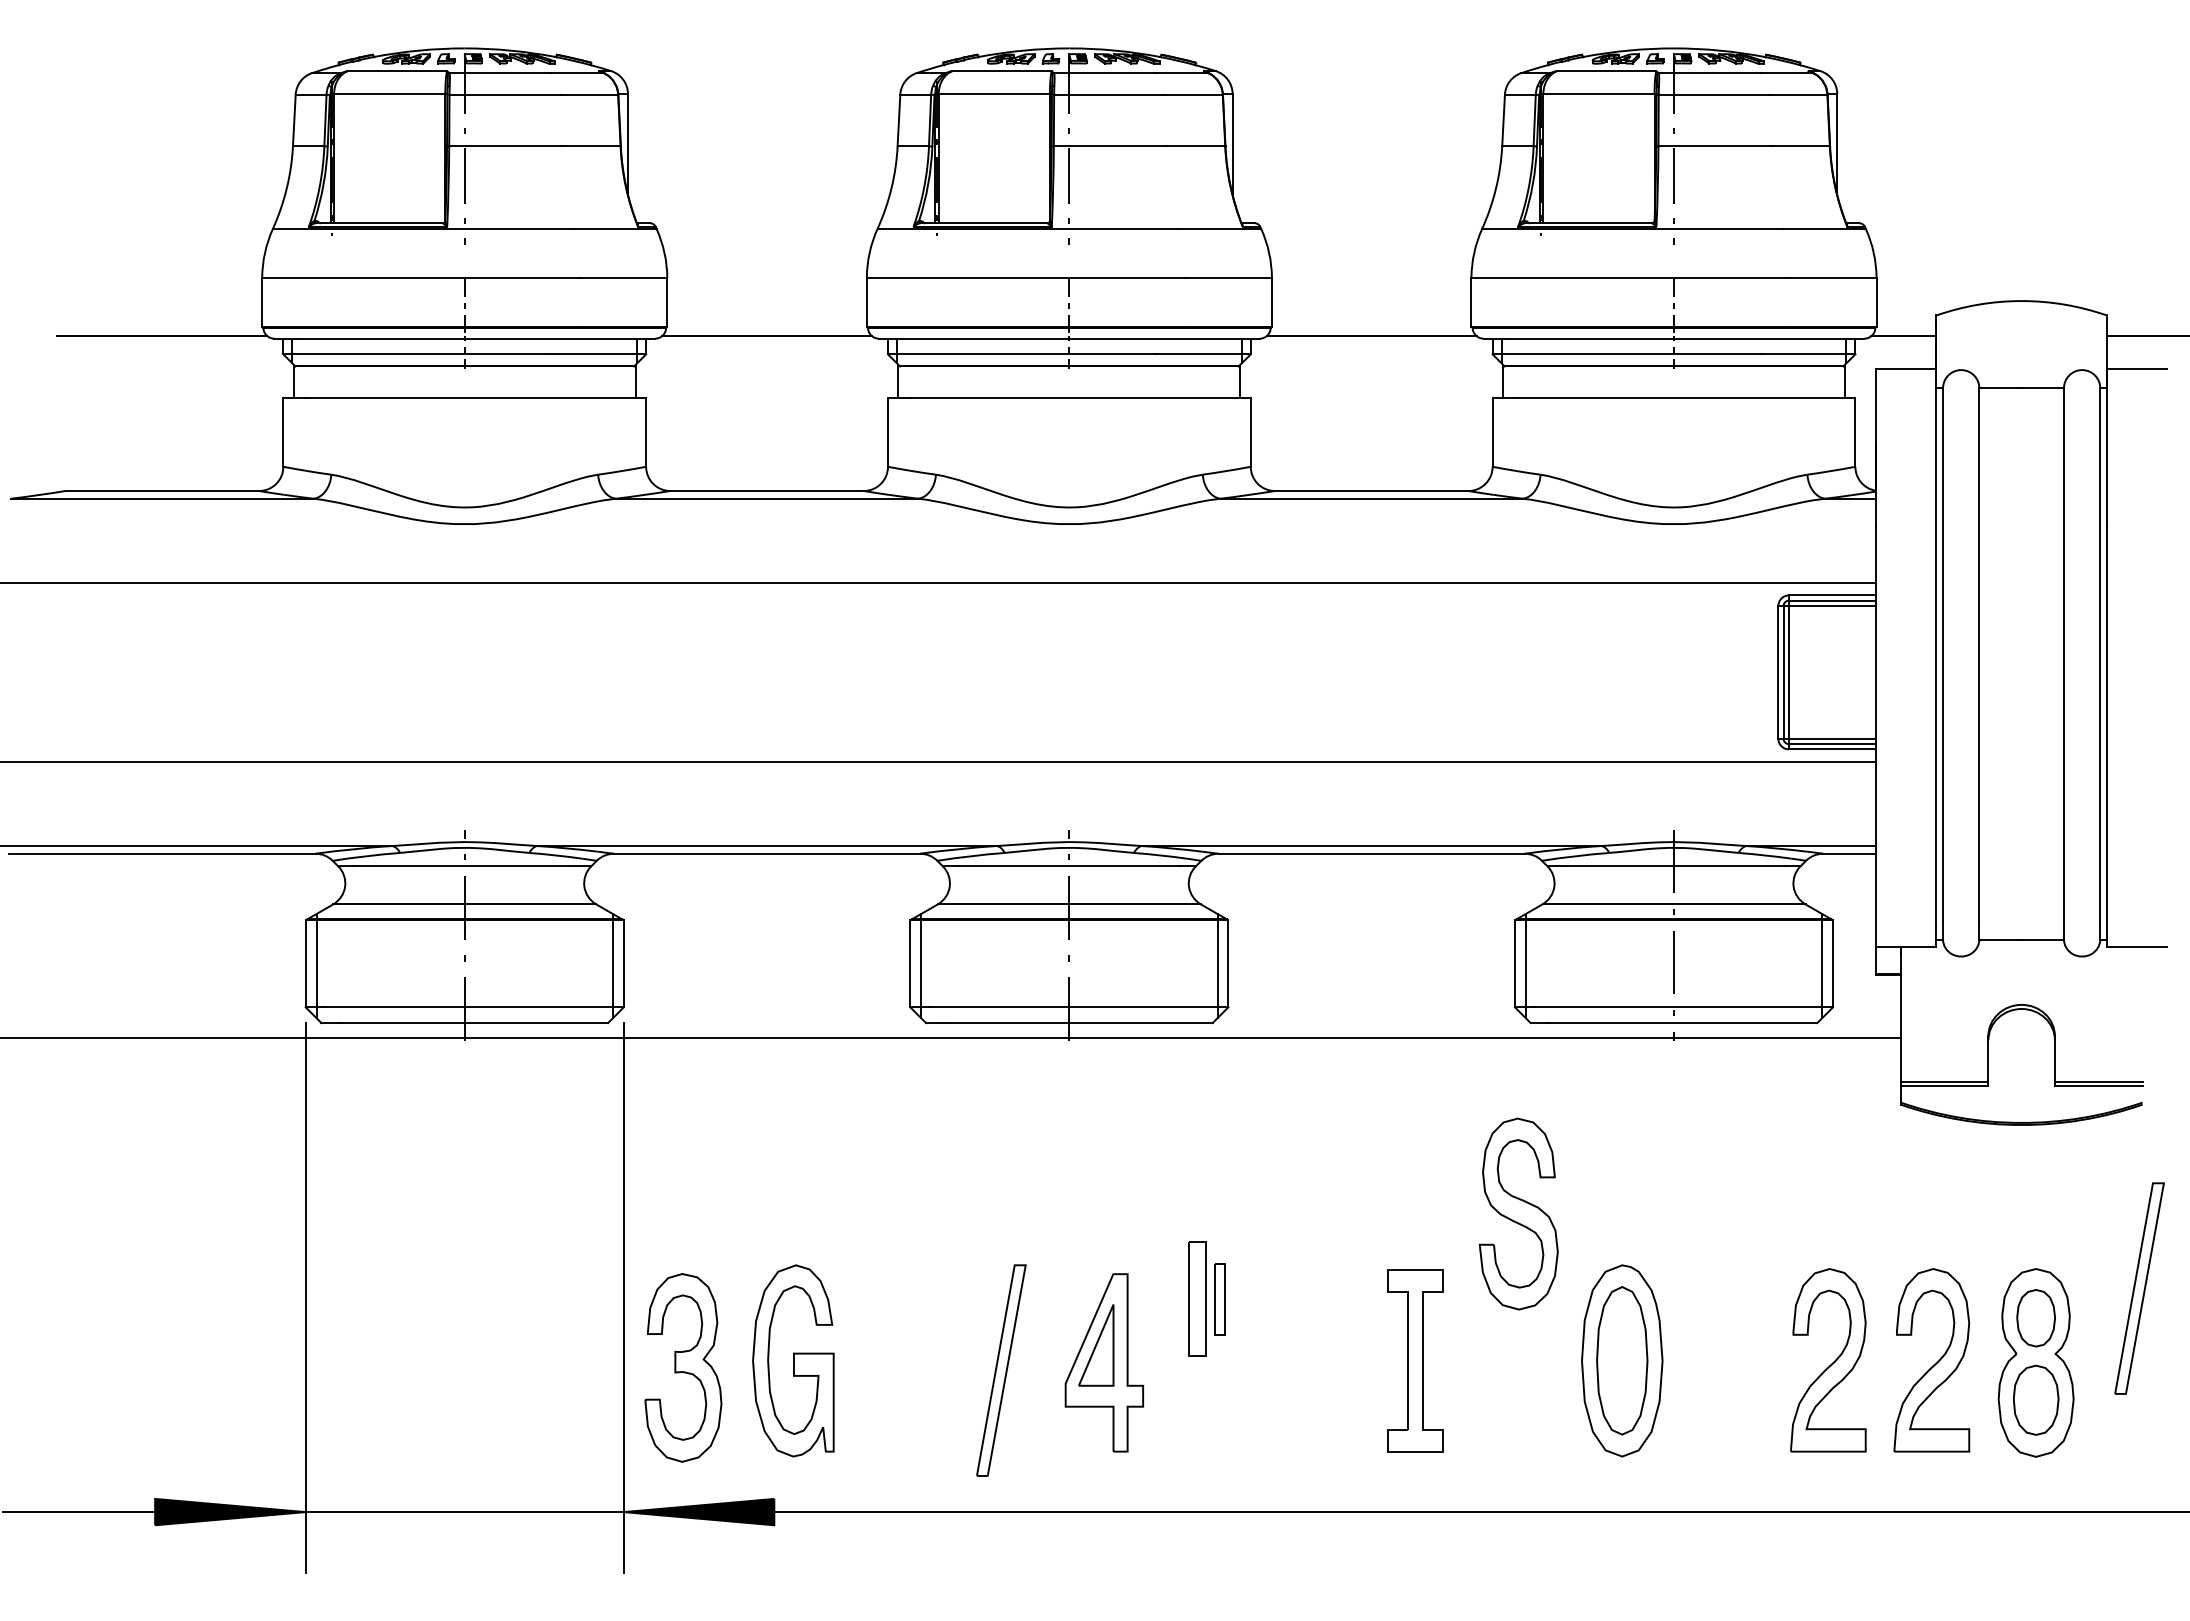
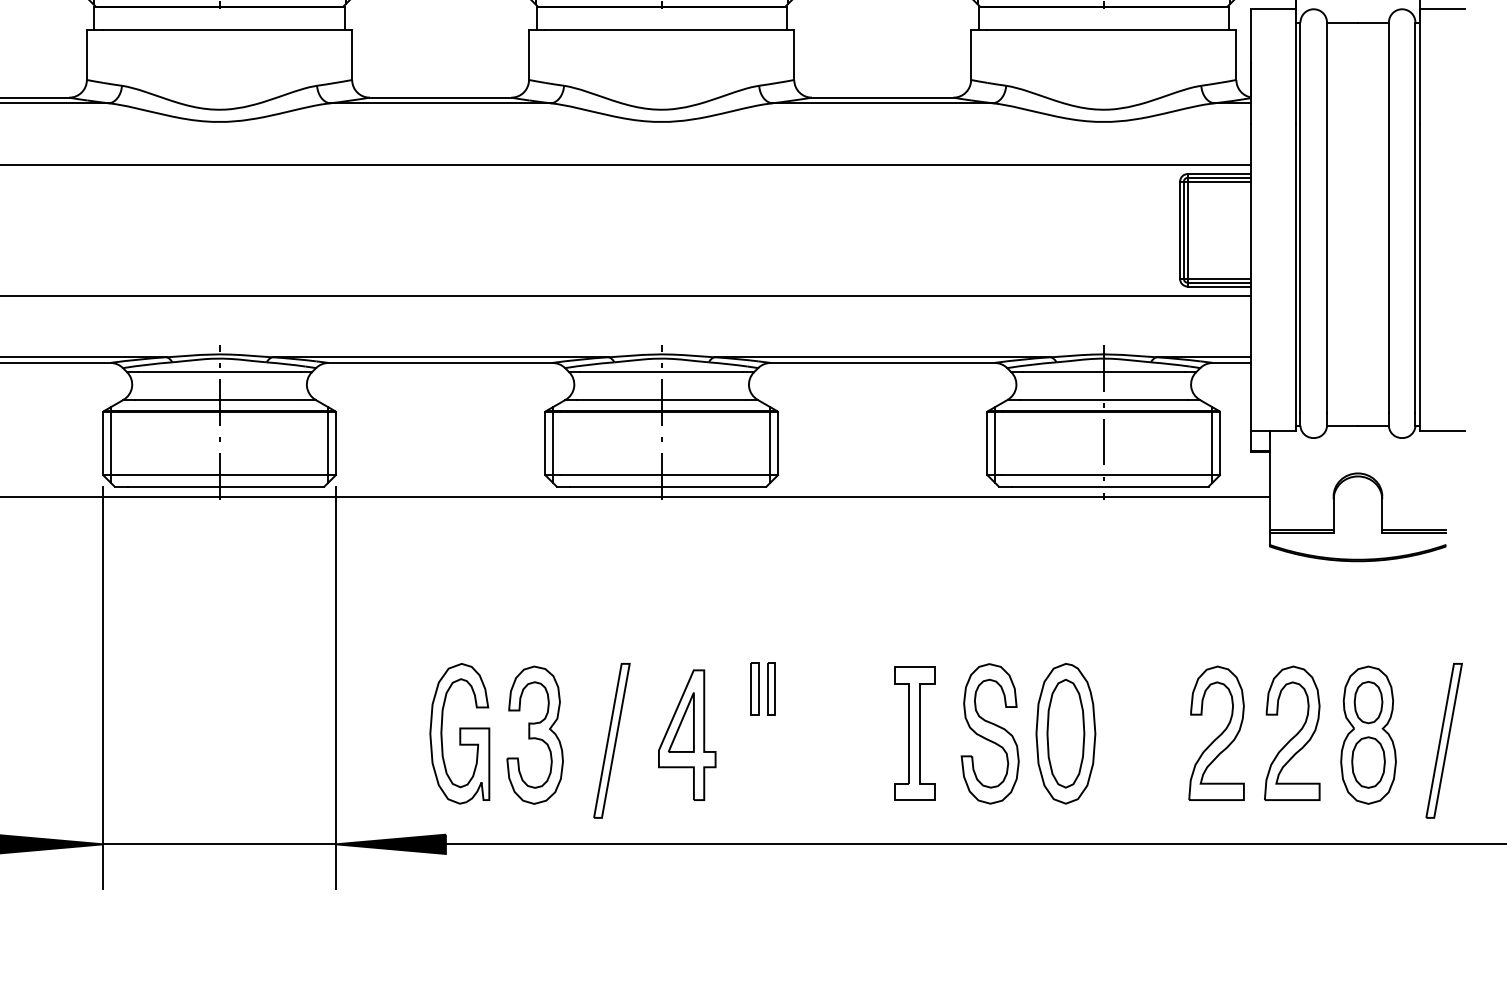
part: (1518, 1213) -> (990, 733), moved
part: (2139, 1288) -> (1444, 740), moved
part: (1196, 1299) -> (754, 688), size x0.62
part: (683, 1367) -> (535, 734), moved

